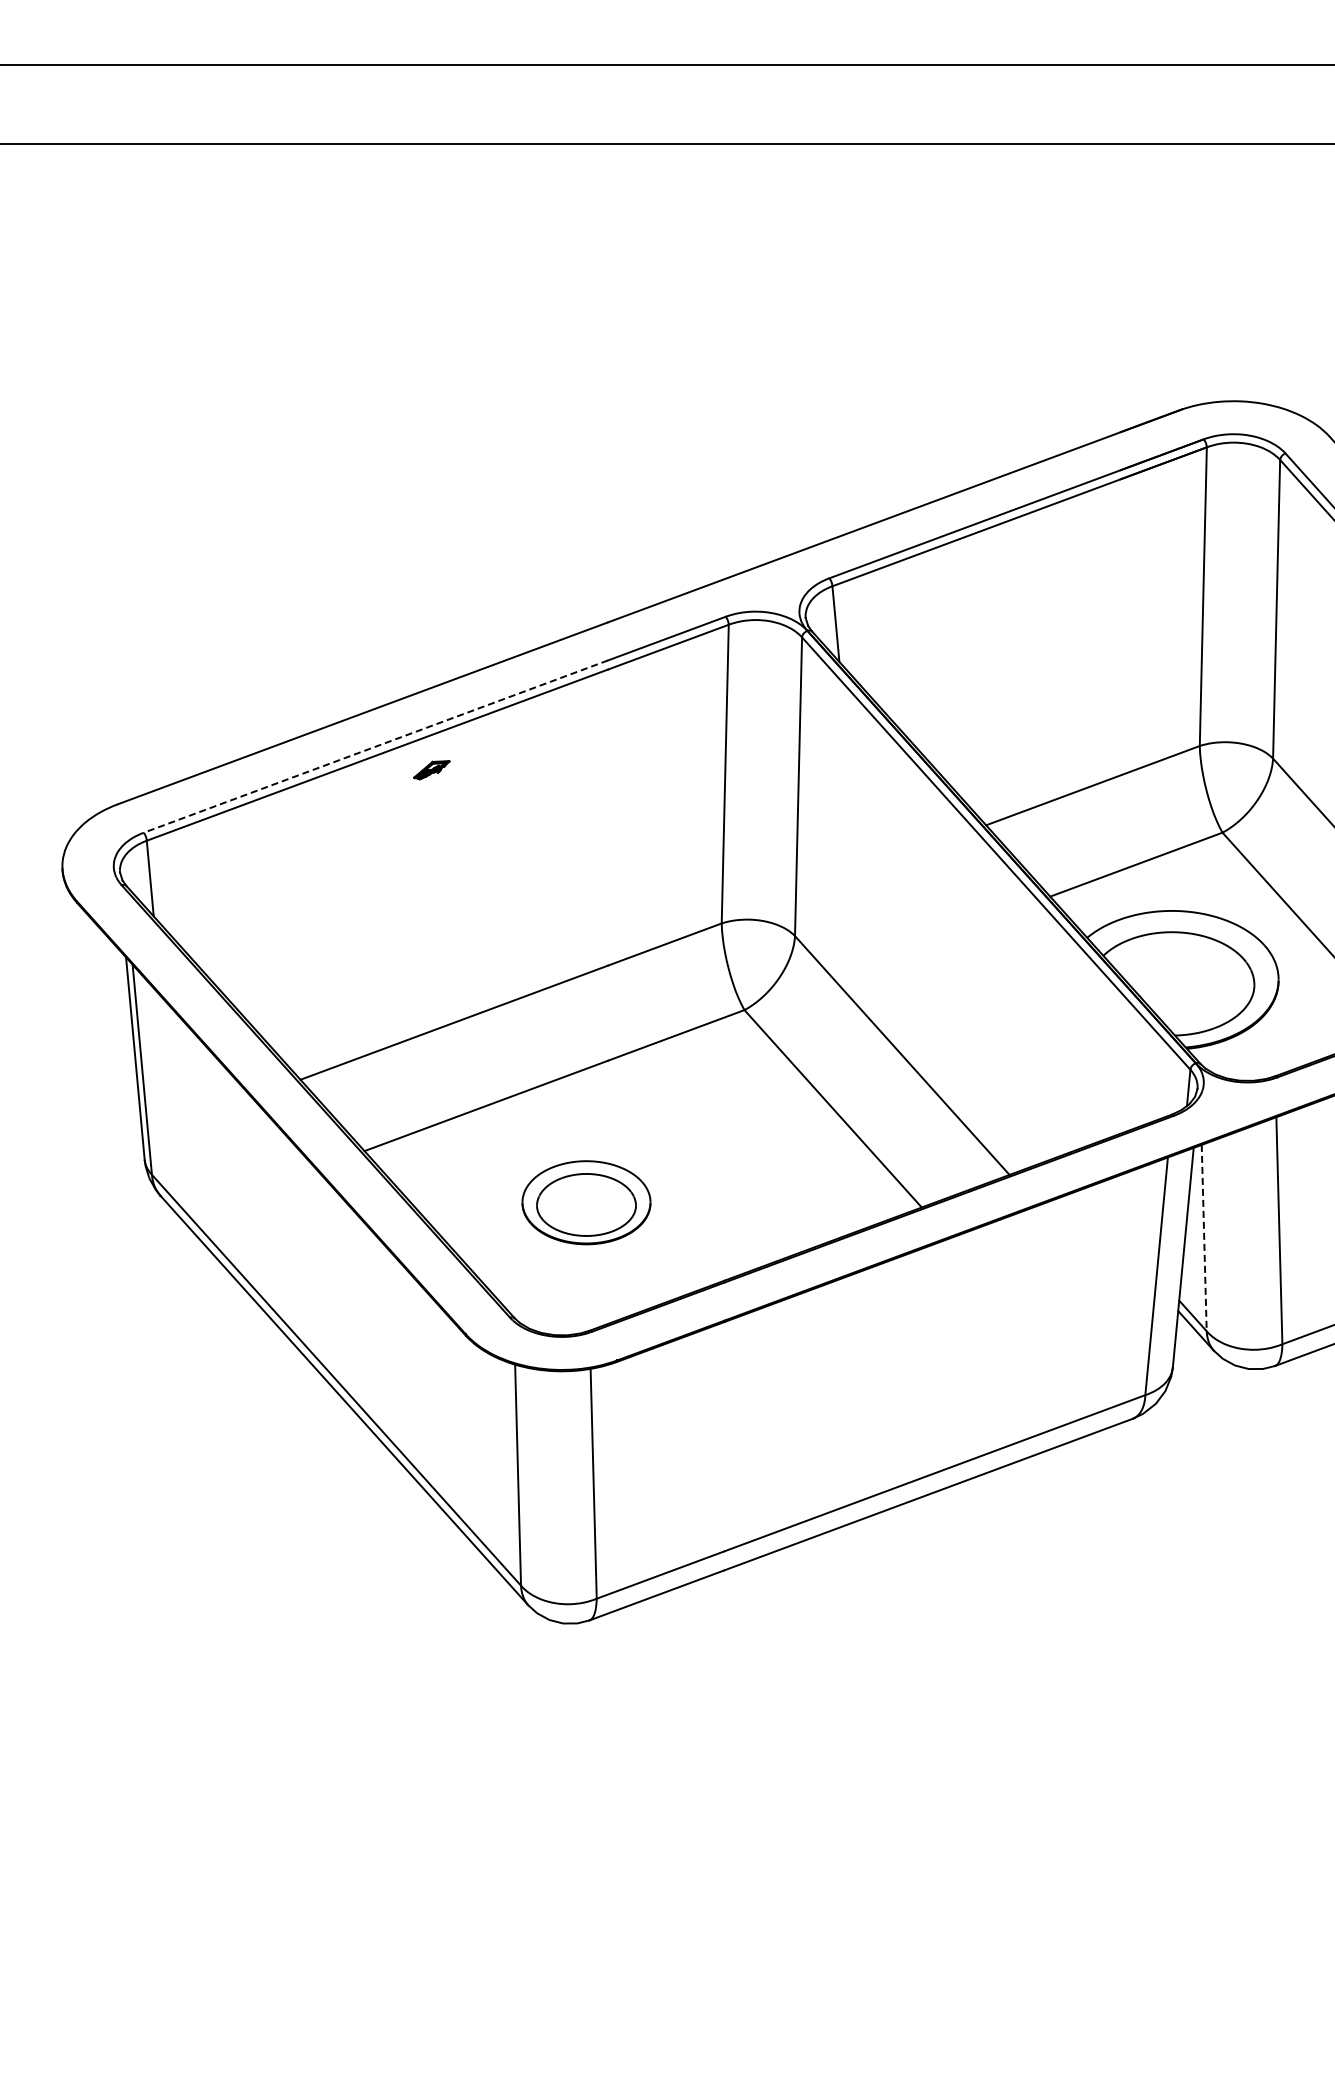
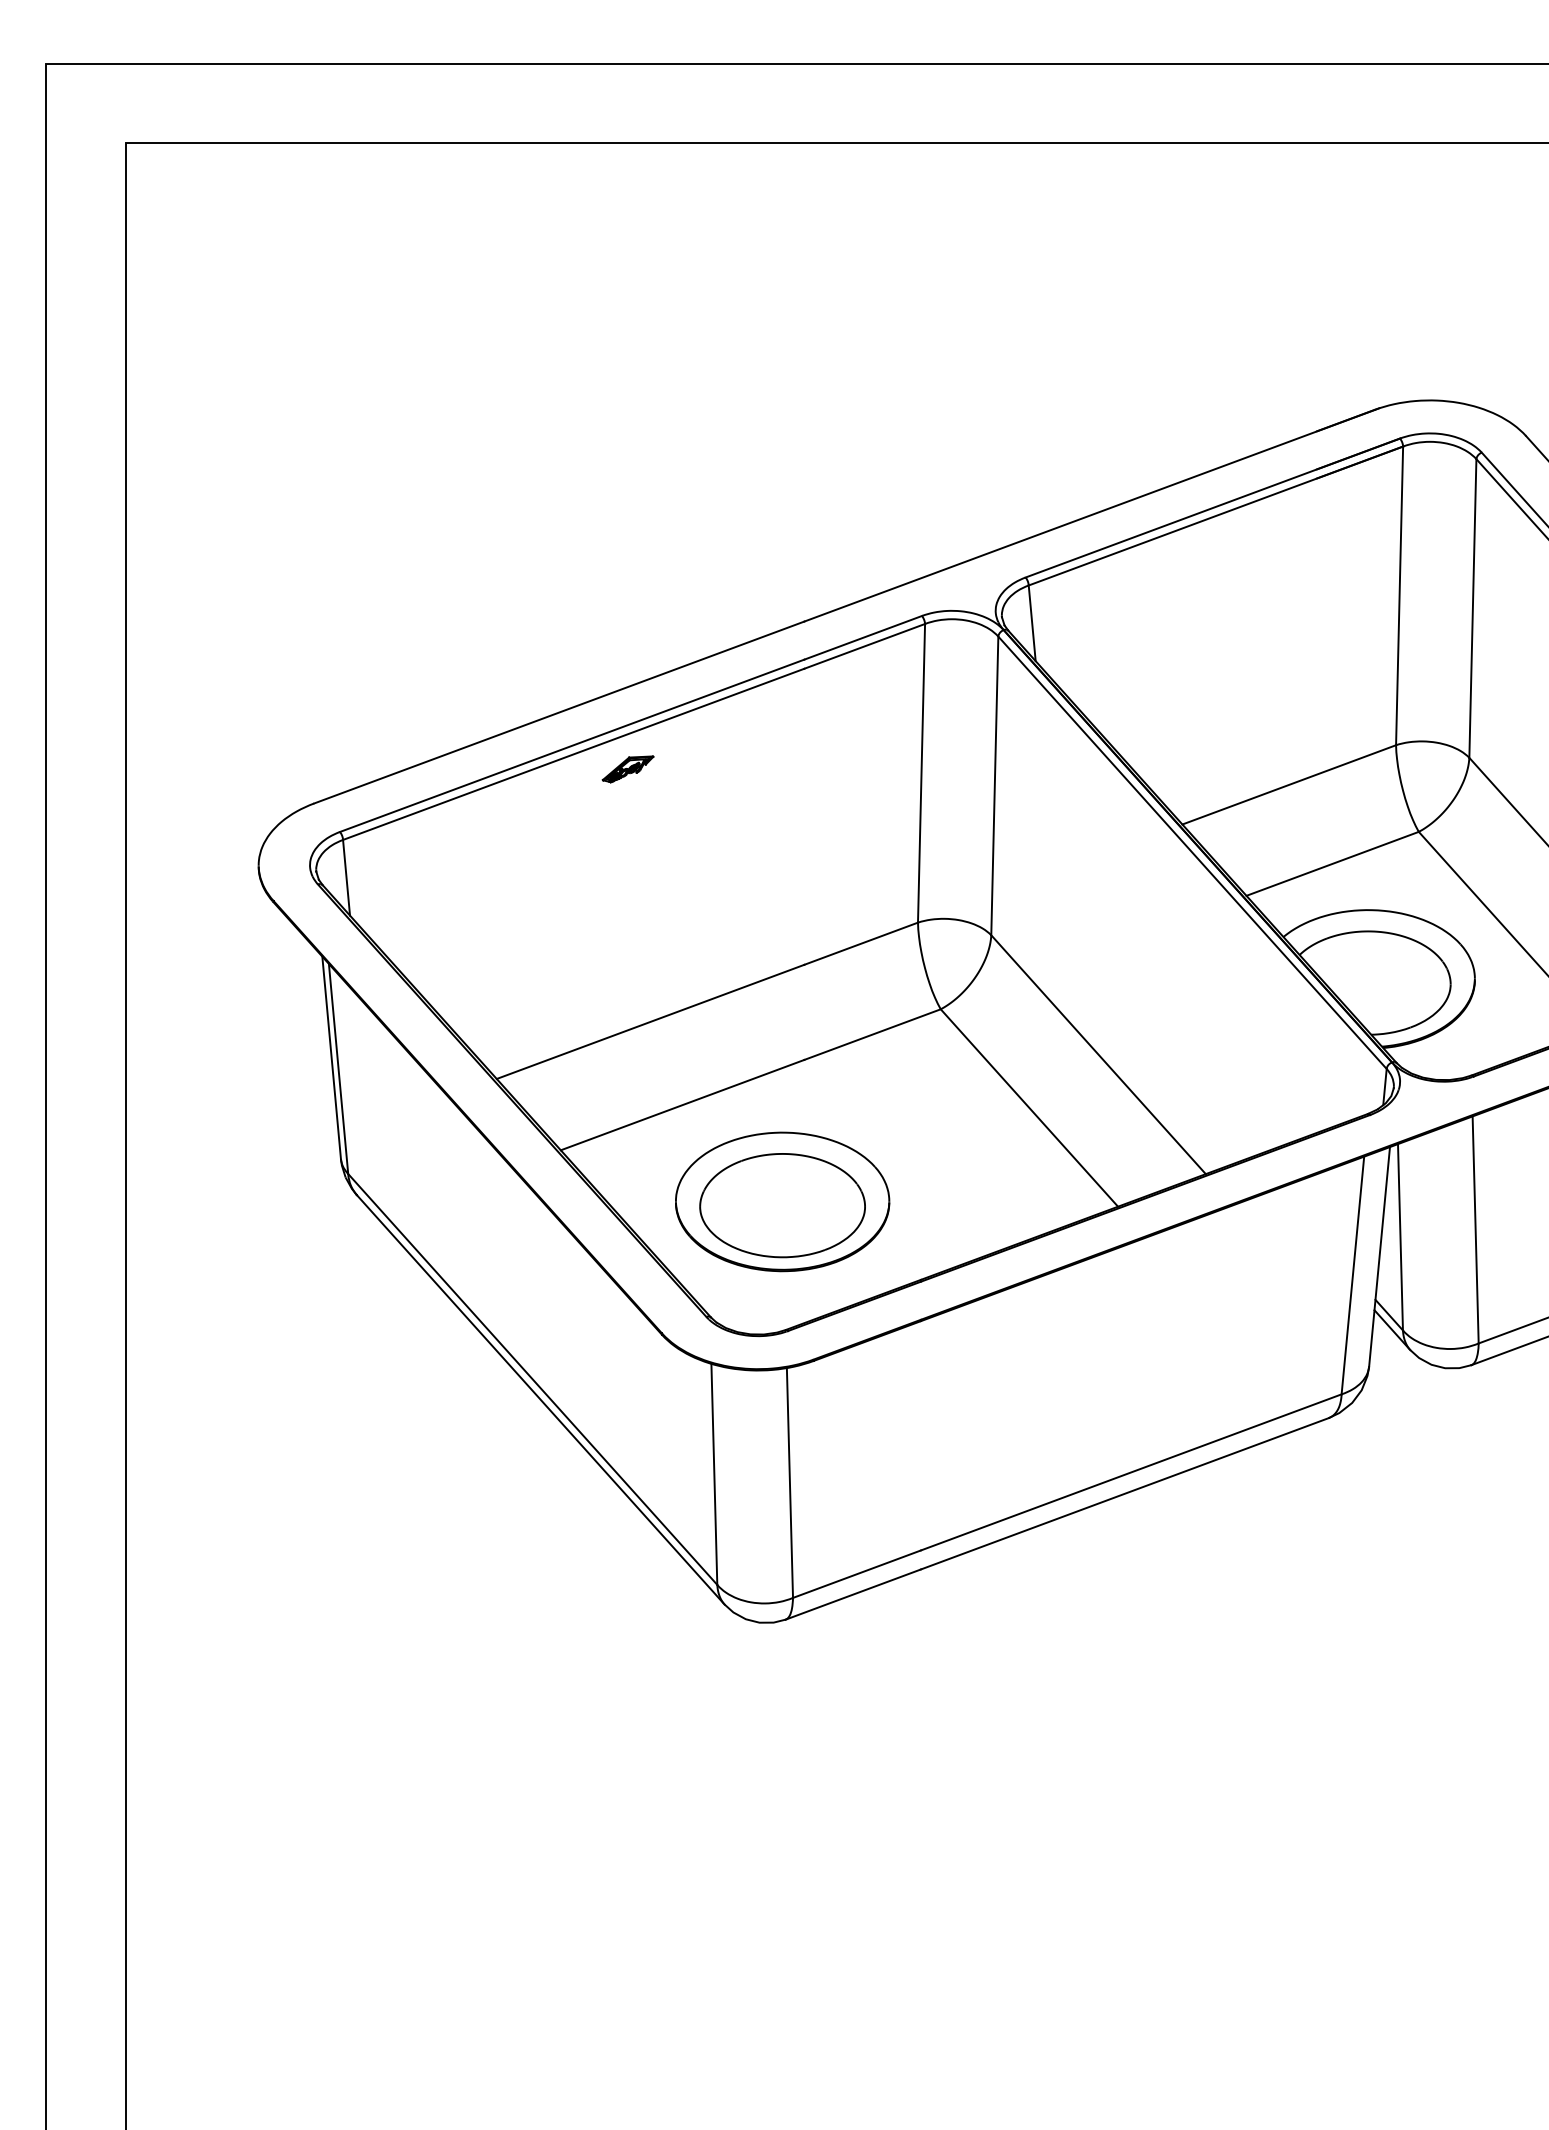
line: (376, 746) -> (572, 745), dashed -> solid
part: (431, 770) -> (627, 769), size x1.43
part: (586, 1202) -> (782, 1201), size x1.67
line: (1204, 1238) -> (1400, 1237), dashed -> solid

